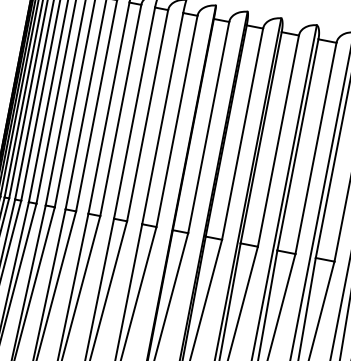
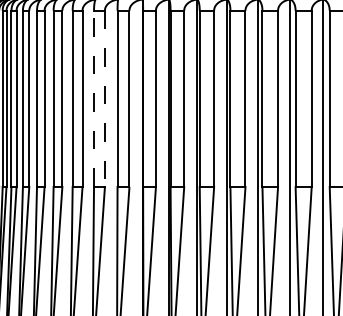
line: (135, 112) -> (94, 98), solid -> dashed
line: (146, 116) -> (104, 99), solid -> dashed

